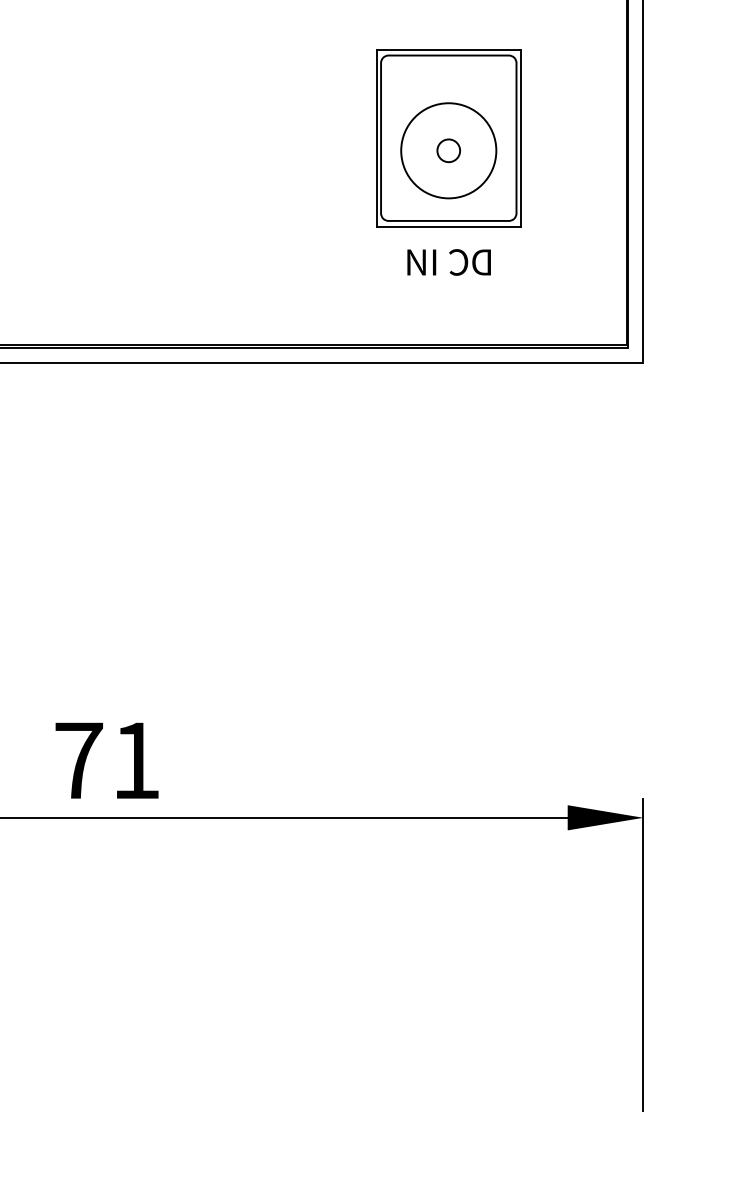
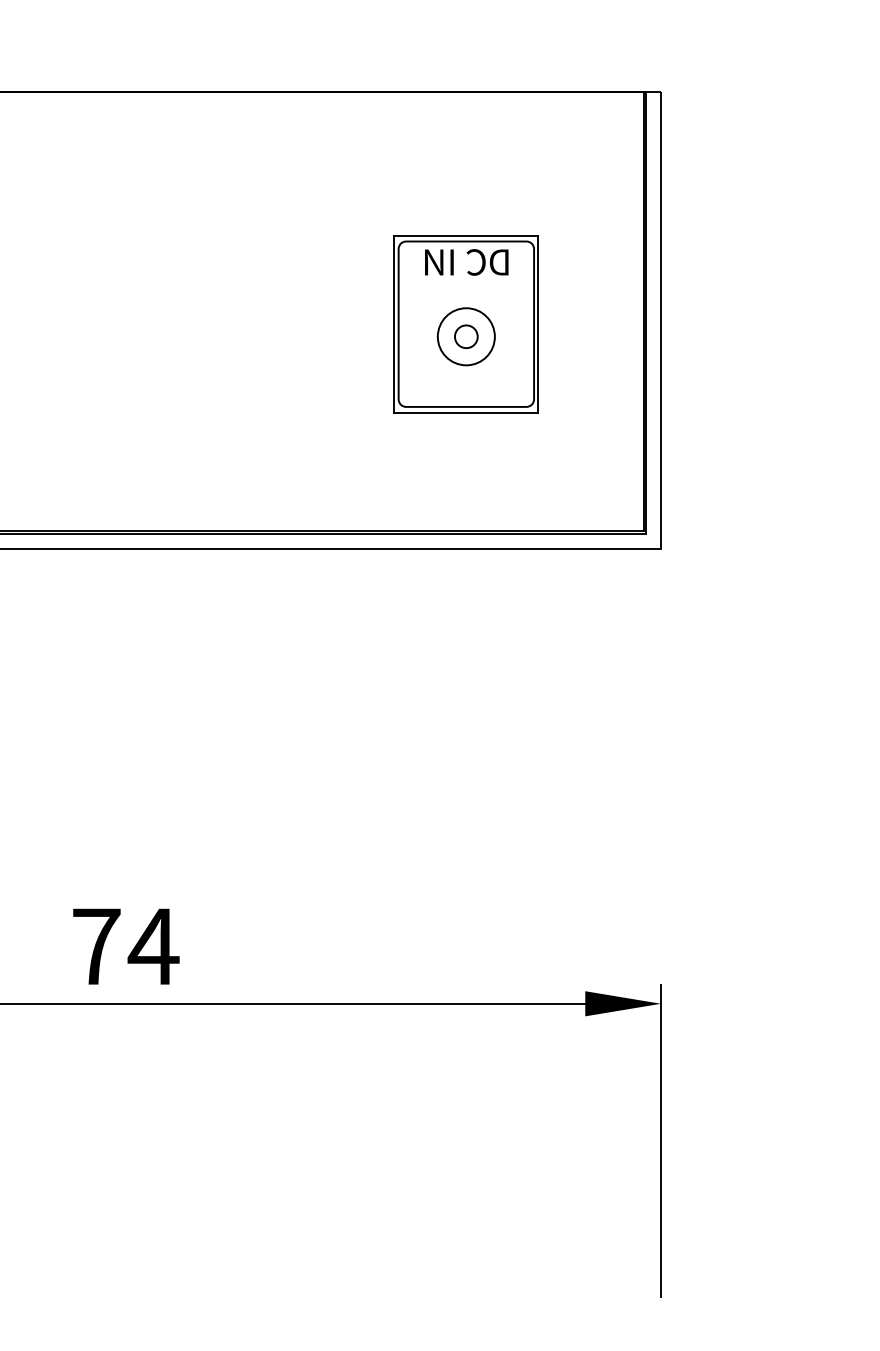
circle: (447, 150) -> (465, 336), size x0.6
text: (448, 262) -> (466, 262), moved
text: (135, 760) -> (153, 946), 71 -> 74

